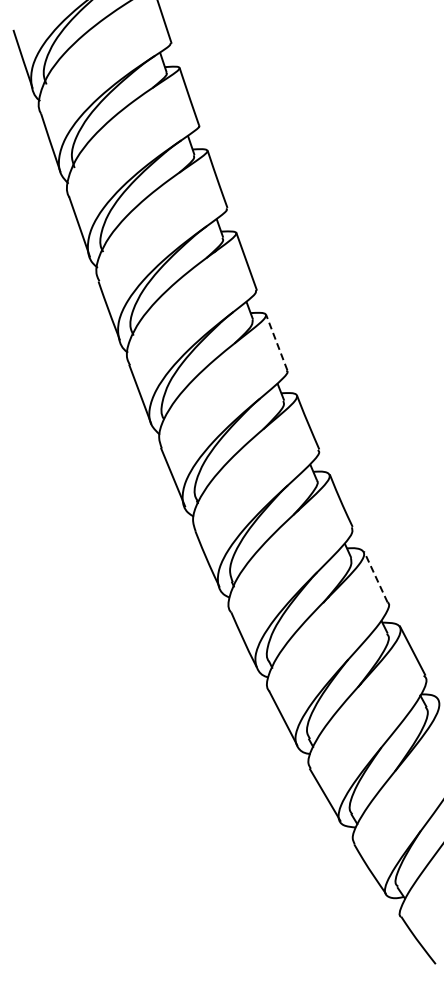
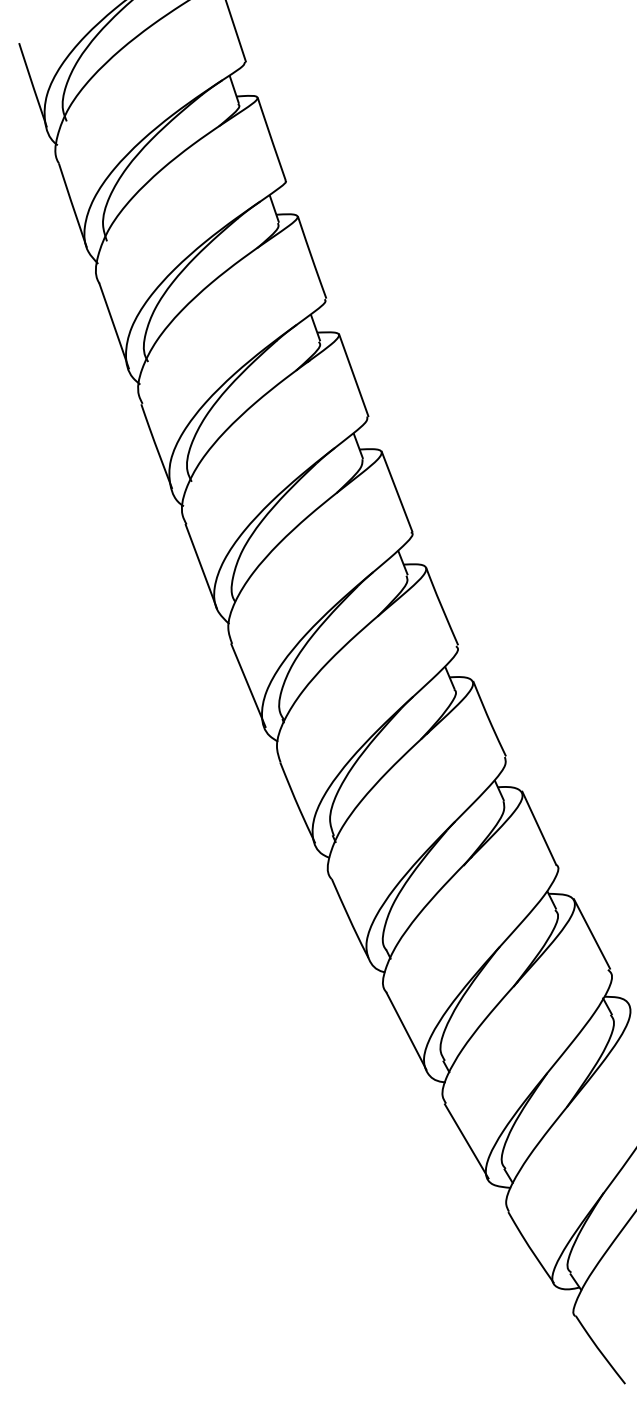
line: (276, 342) -> (396, 491), dashed -> solid
line: (375, 576) -> (538, 827), dashed -> solid

